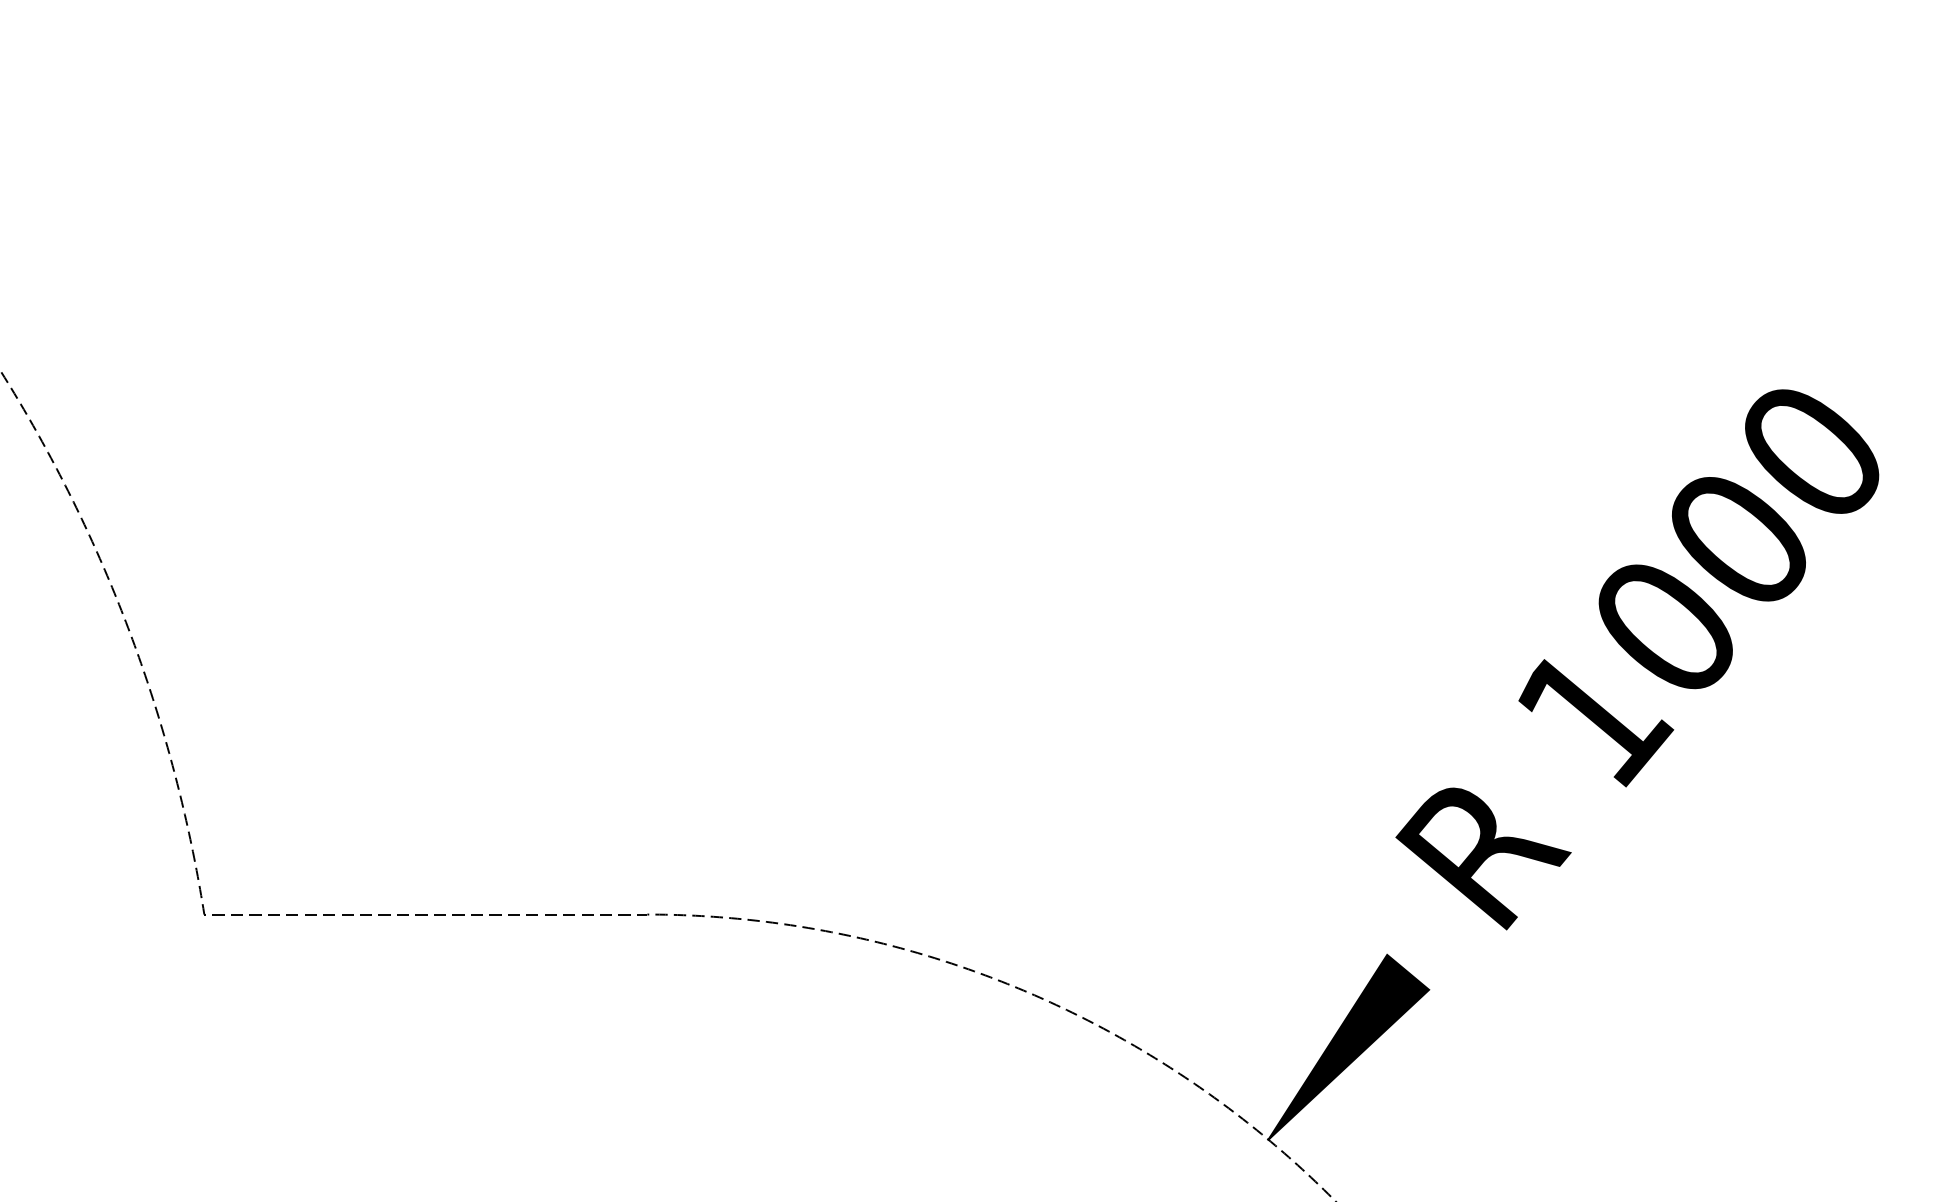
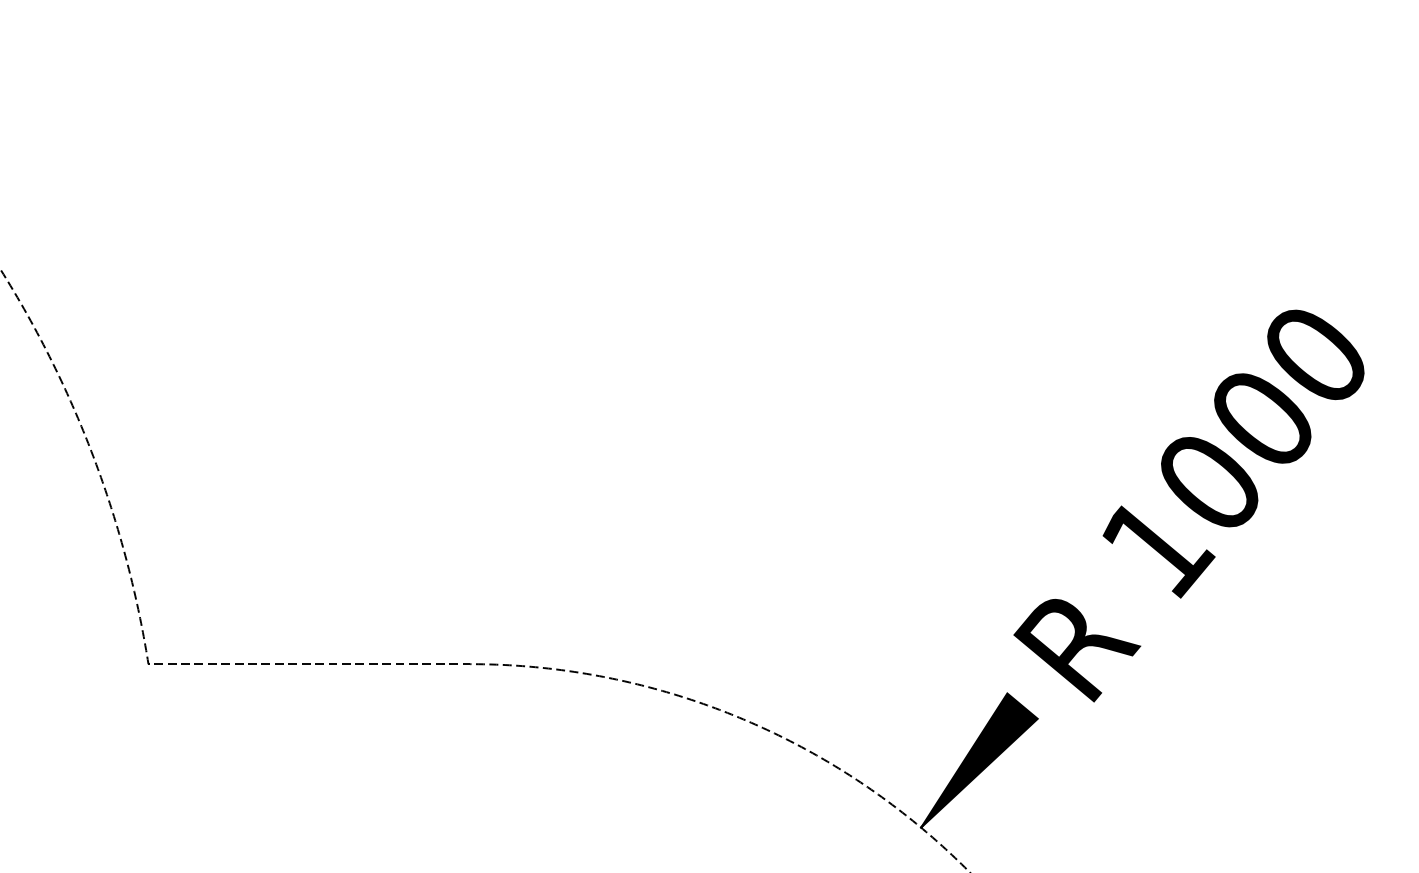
text: (1637, 659) -> (1189, 505), moved

